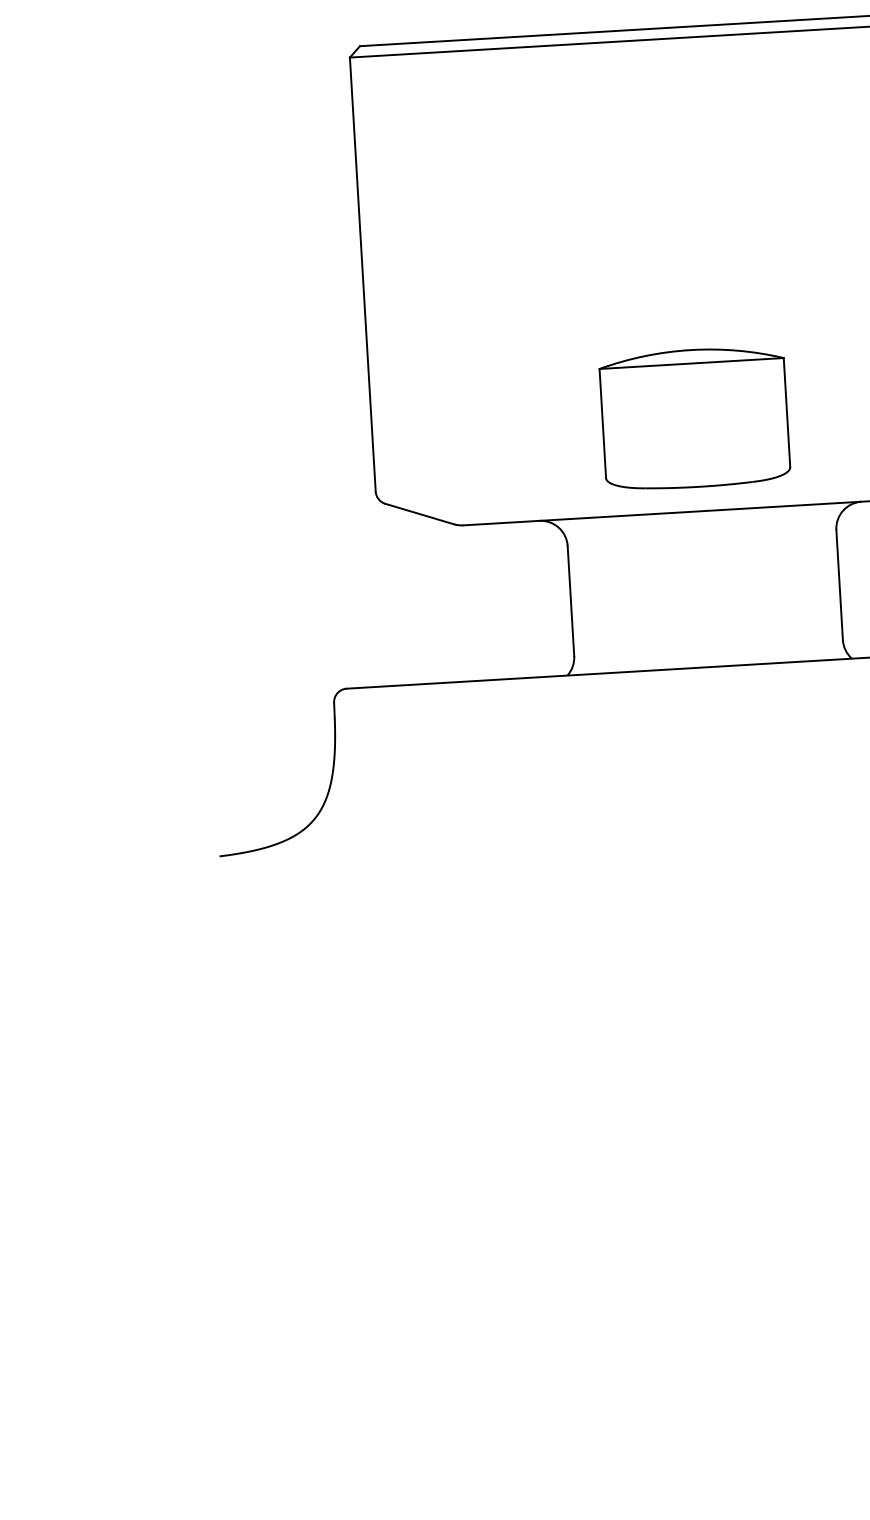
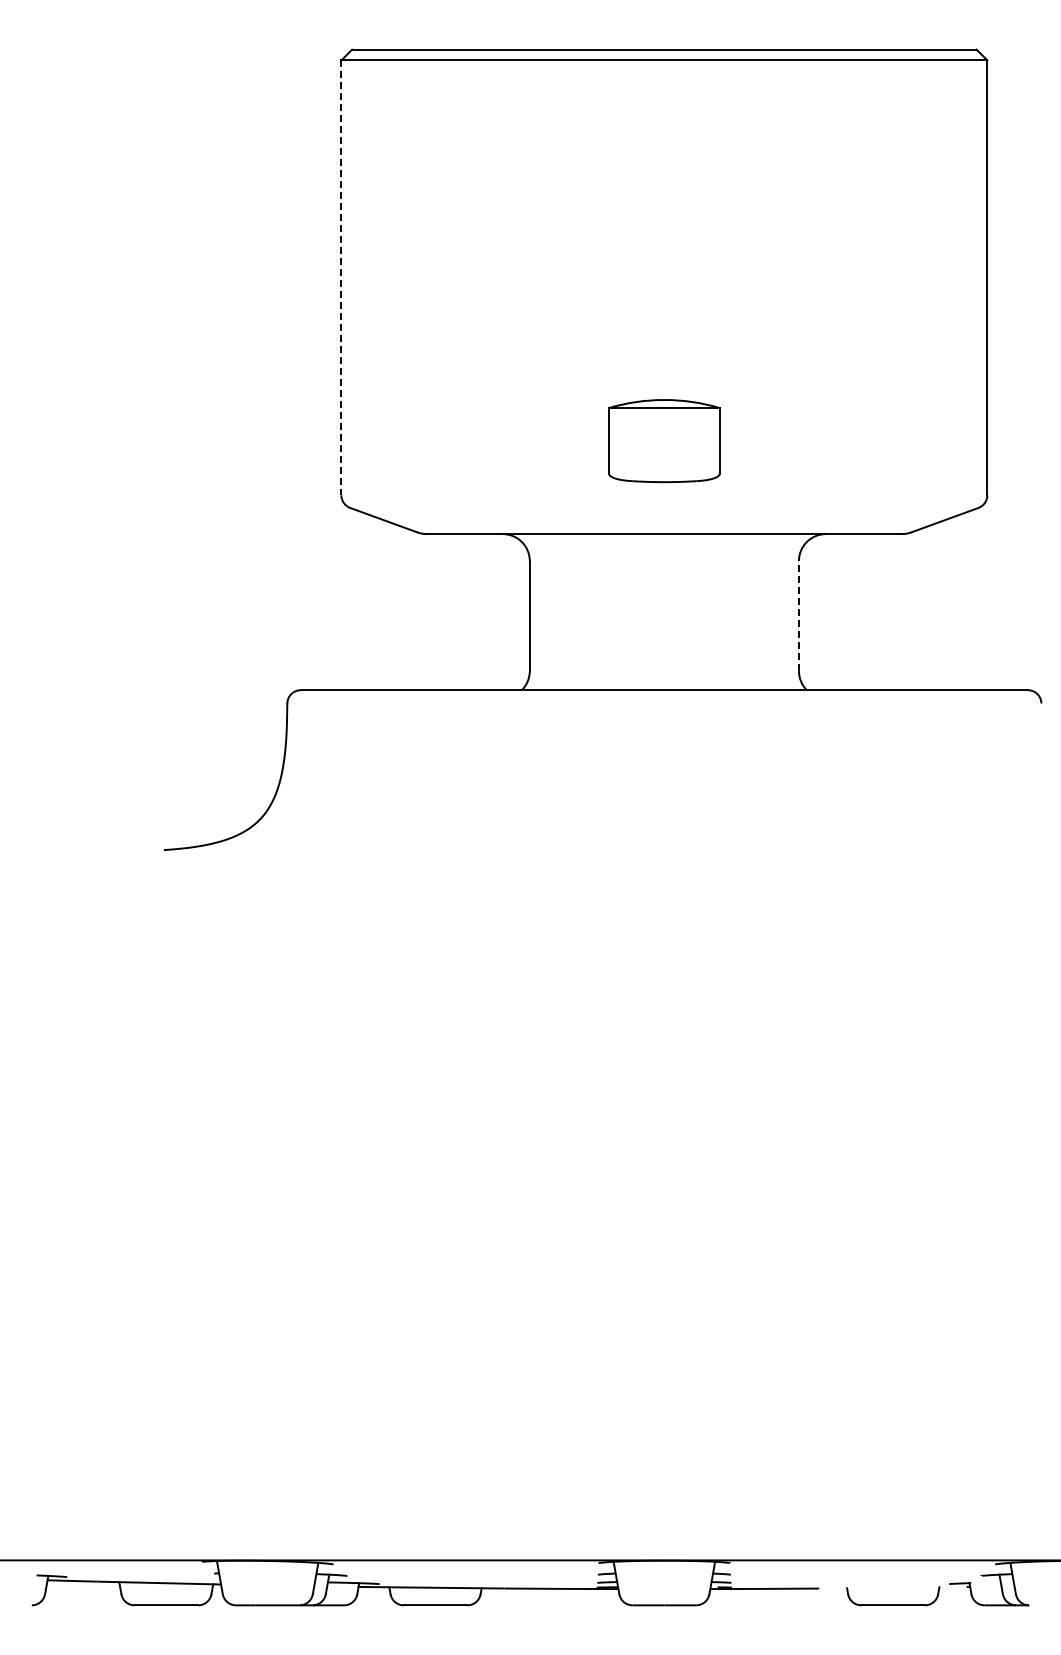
line: (362, 275) -> (341, 278), solid -> dashed
part: (695, 417) -> (664, 440), size x0.6
line: (839, 584) -> (798, 615), solid -> dashed

